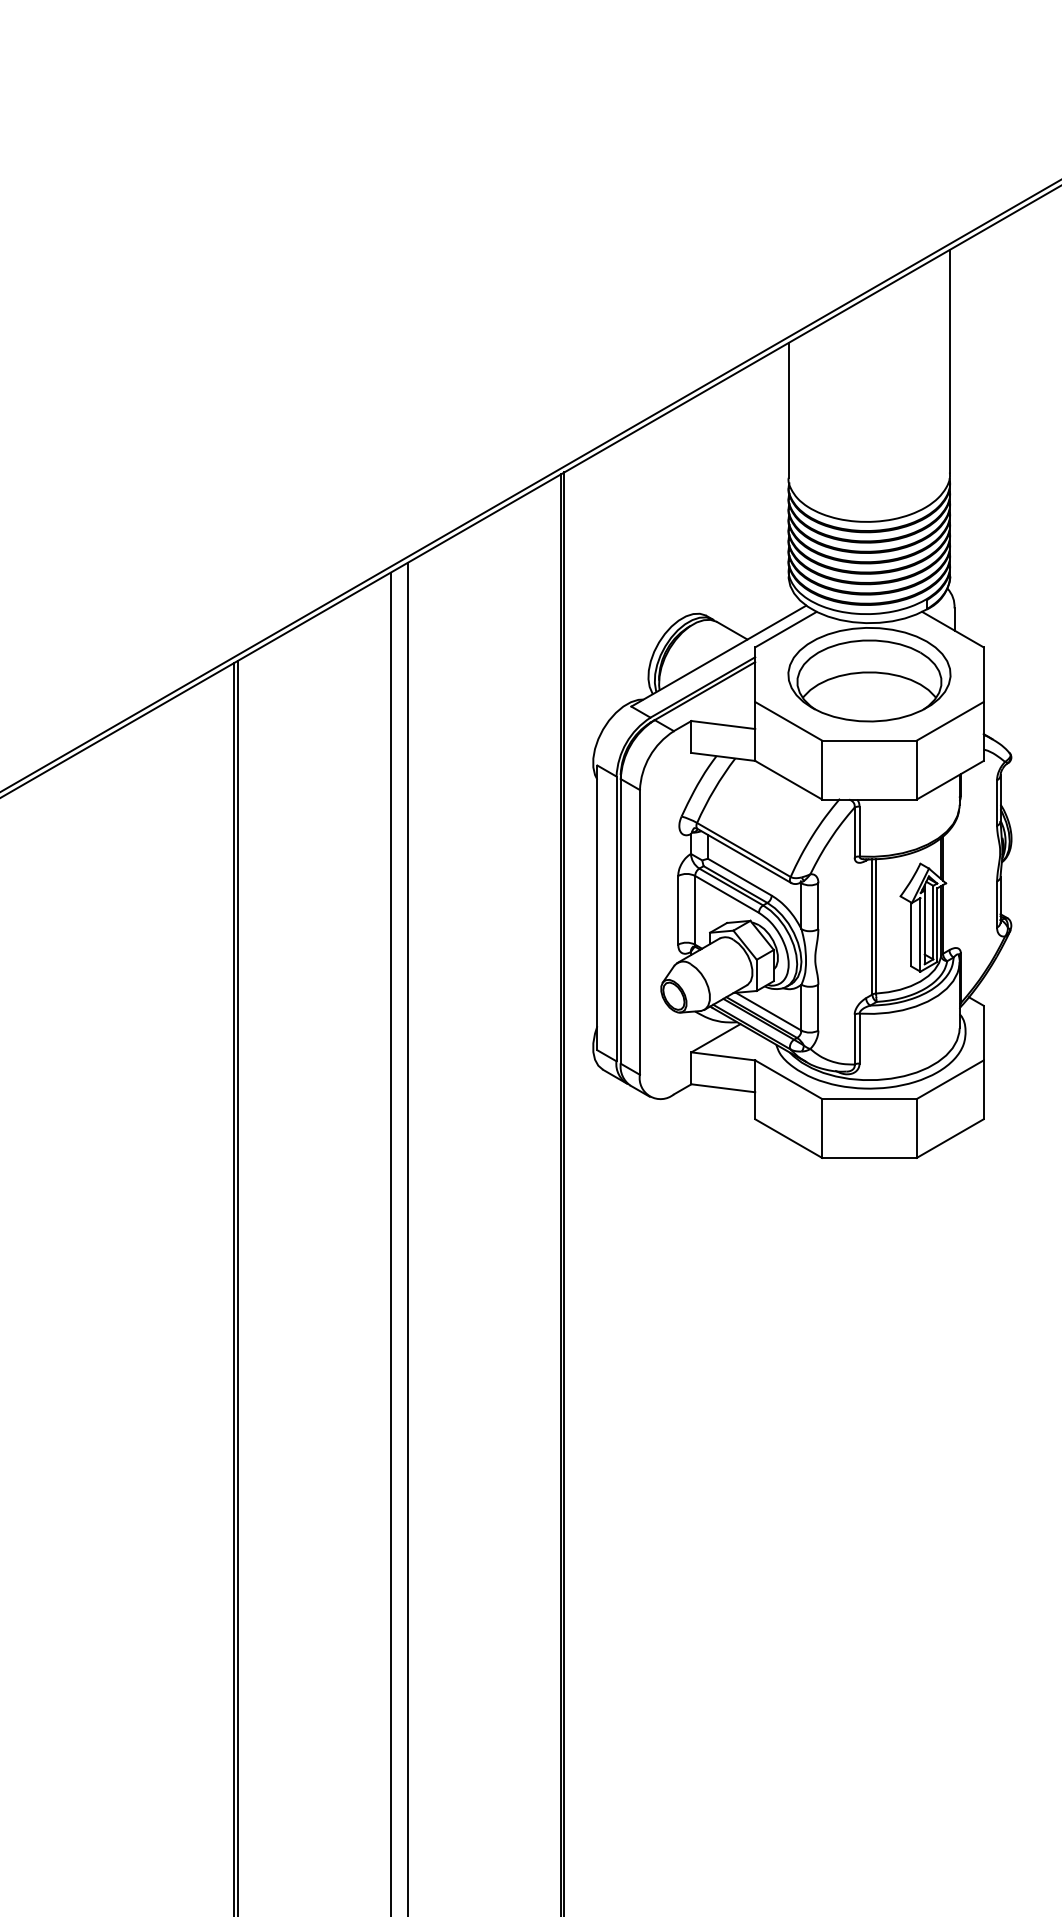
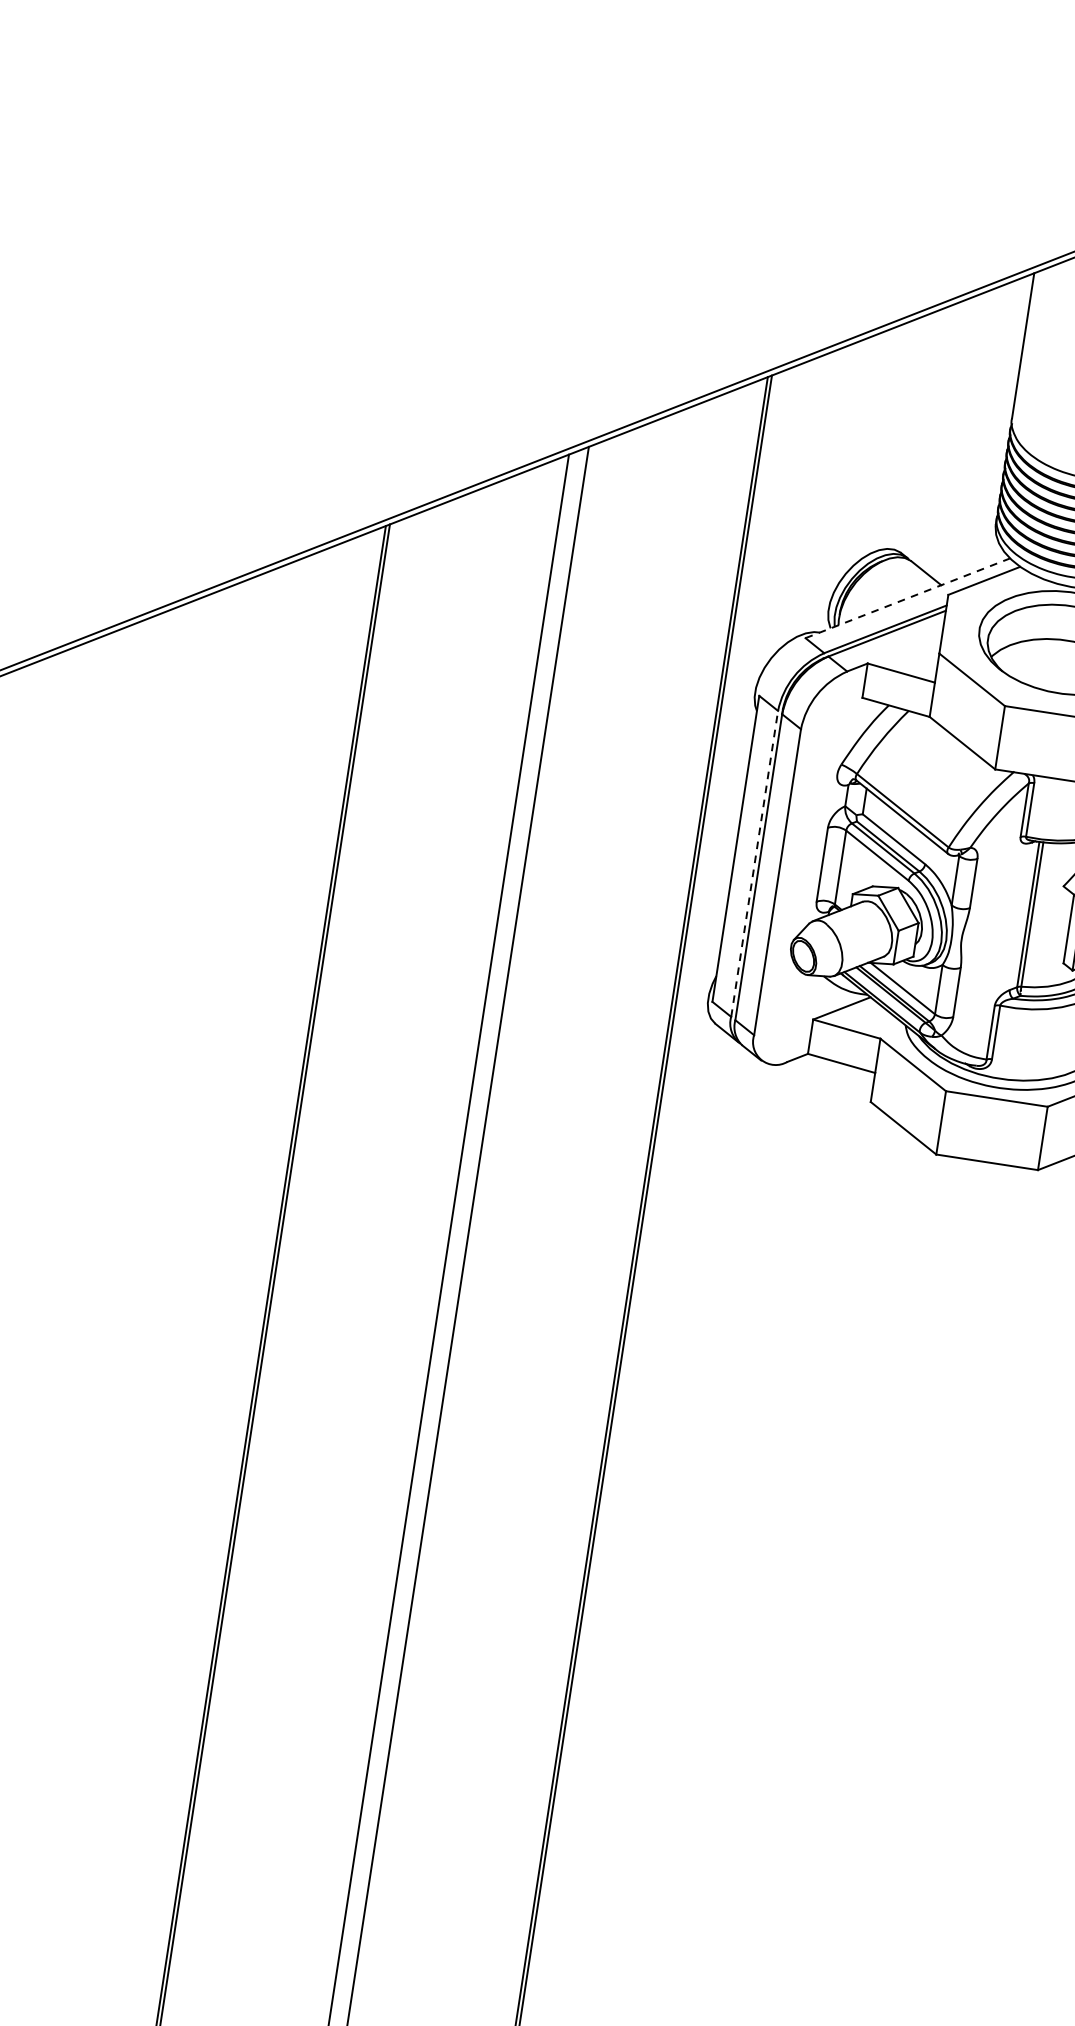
line: (718, 656) -> (907, 598), solid -> dashed
line: (616, 918) -> (754, 863), solid -> dashed

